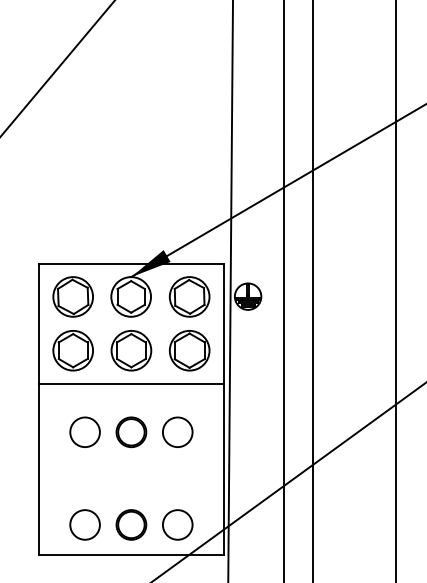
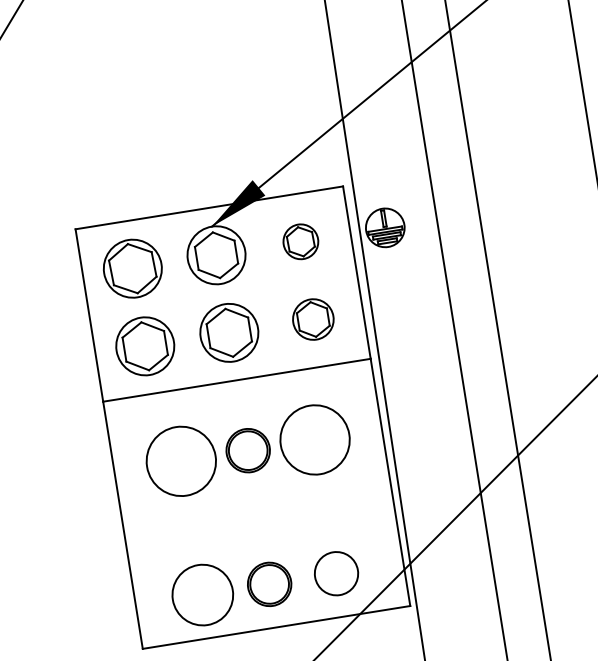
part: (189, 296) -> (300, 241), size x0.6
part: (189, 350) -> (313, 319), size x0.7
circle: (84, 432) -> (180, 461), size x1.6
circle: (177, 432) -> (314, 440), size x1.6
circle: (84, 524) -> (201, 594), size x1.4

